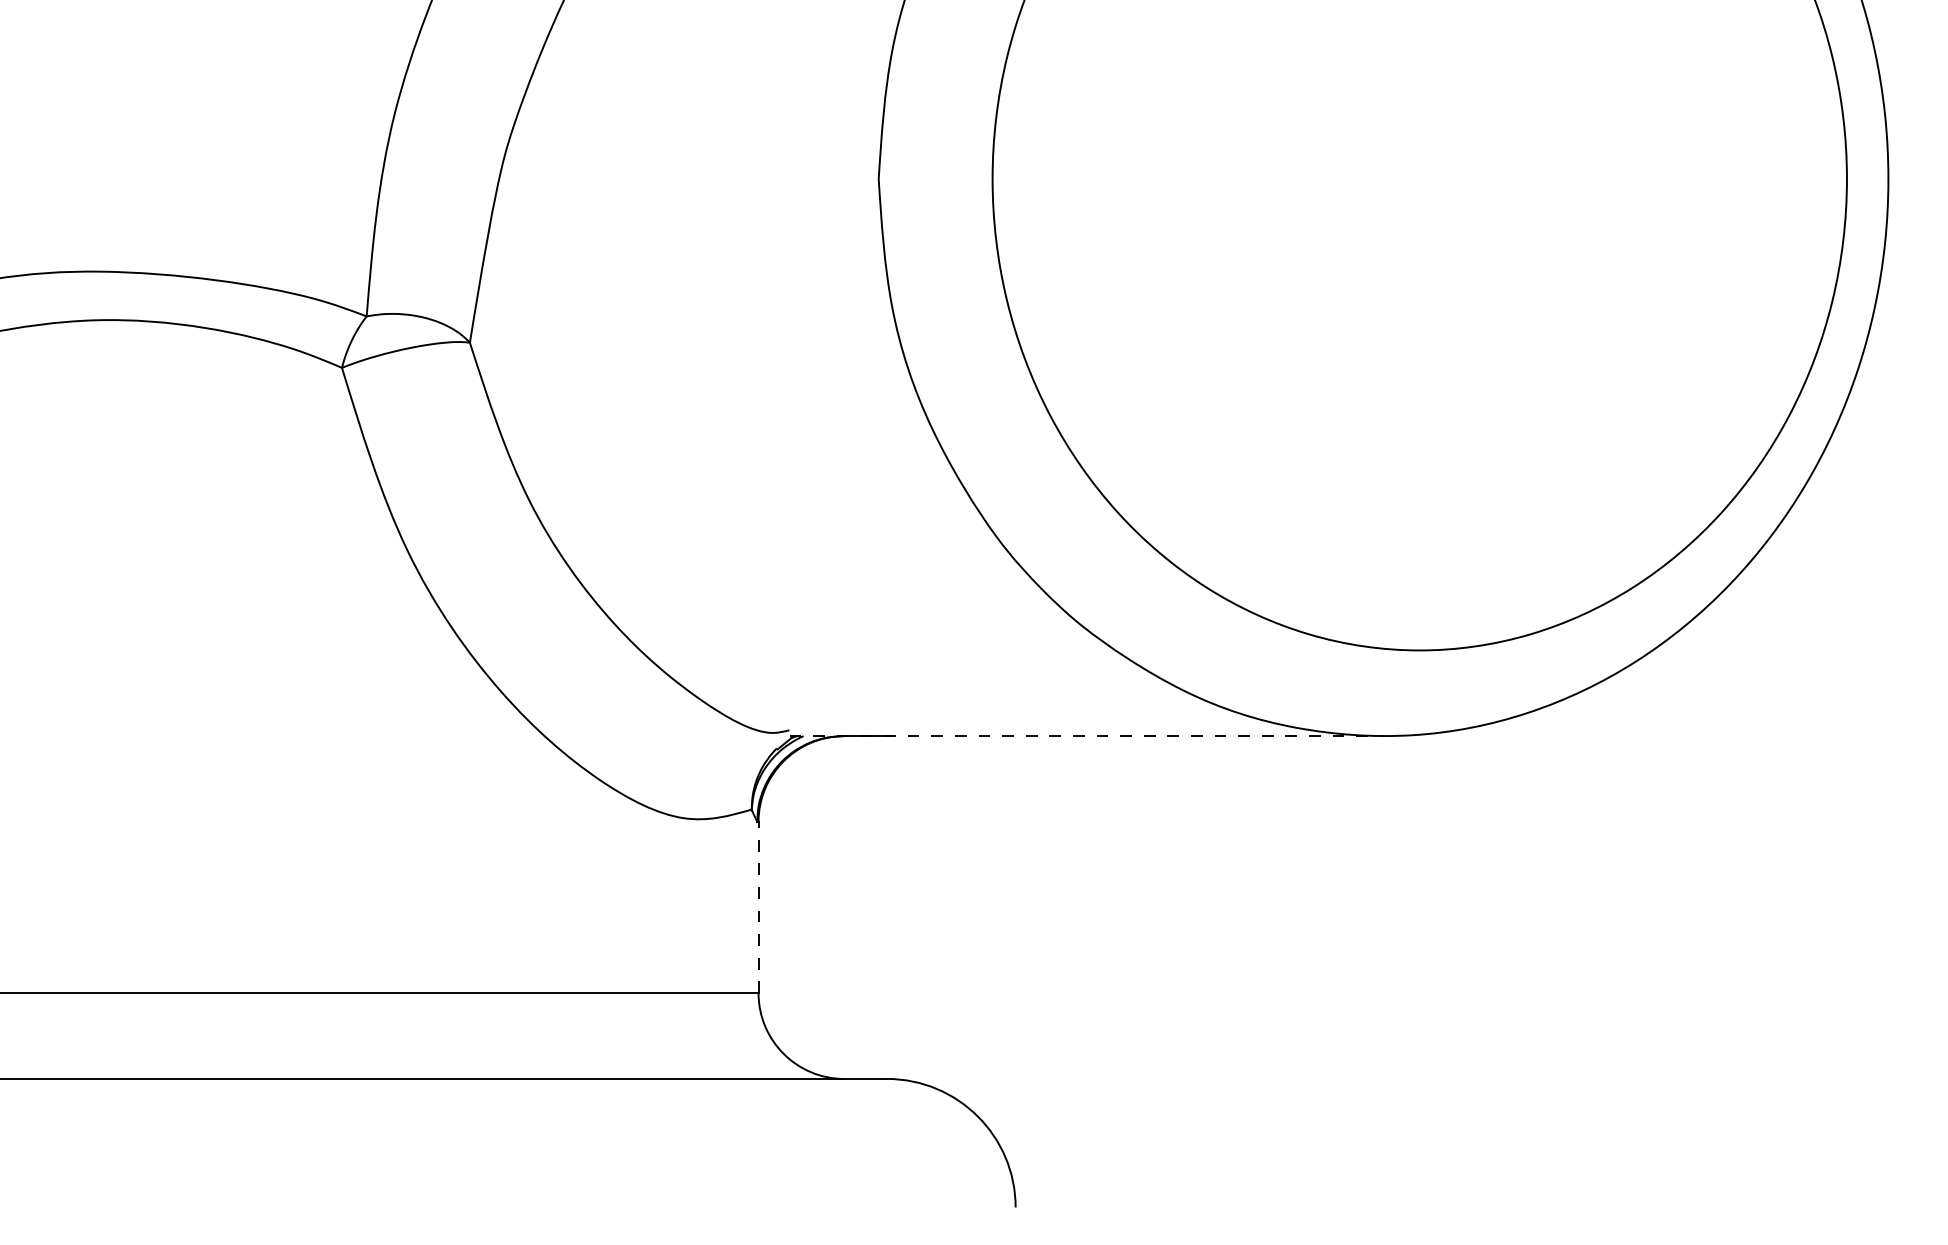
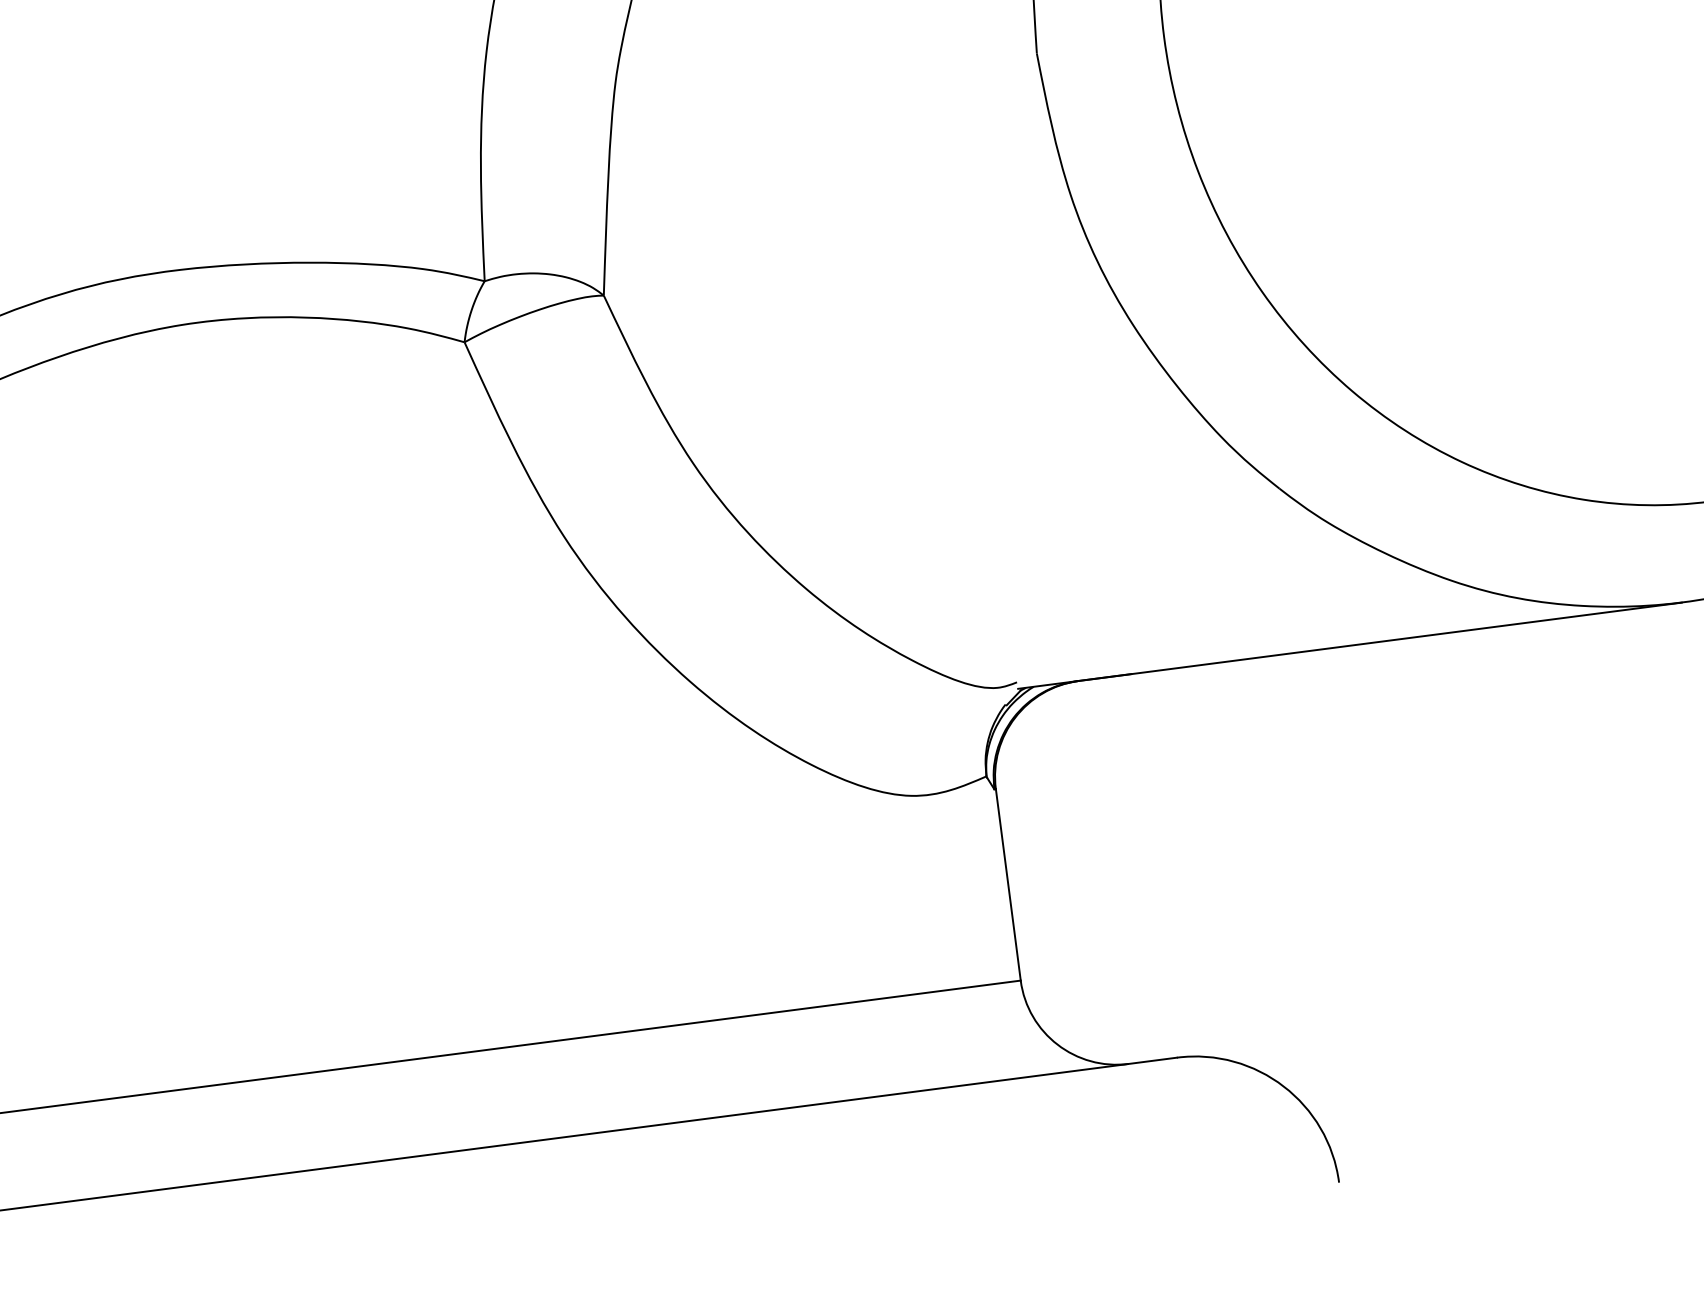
line: (1086, 736) -> (1349, 646), dashed -> solid
line: (758, 907) -> (1008, 884), dashed -> solid

